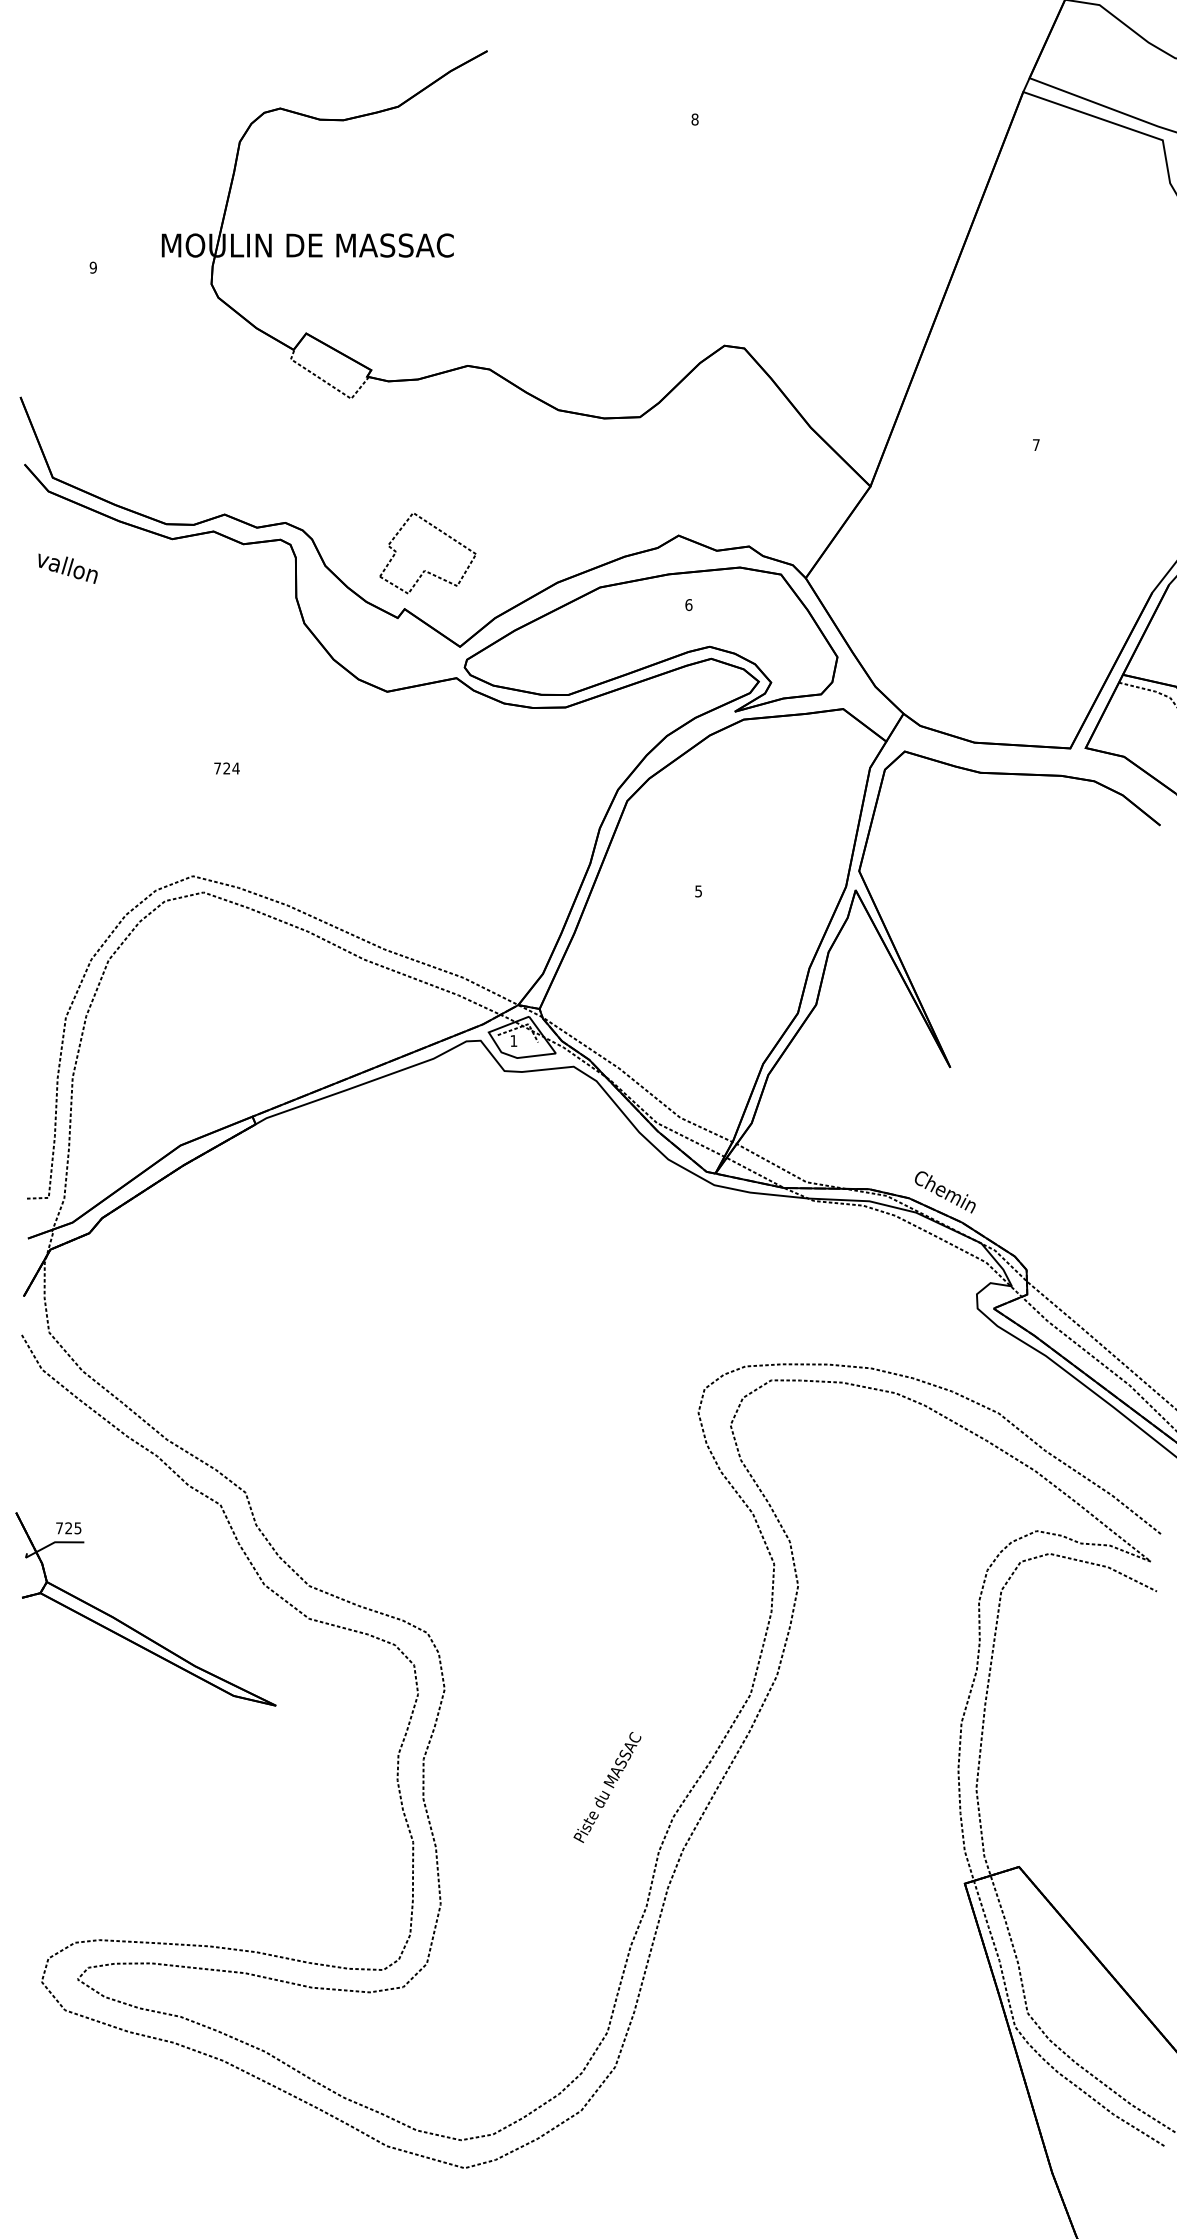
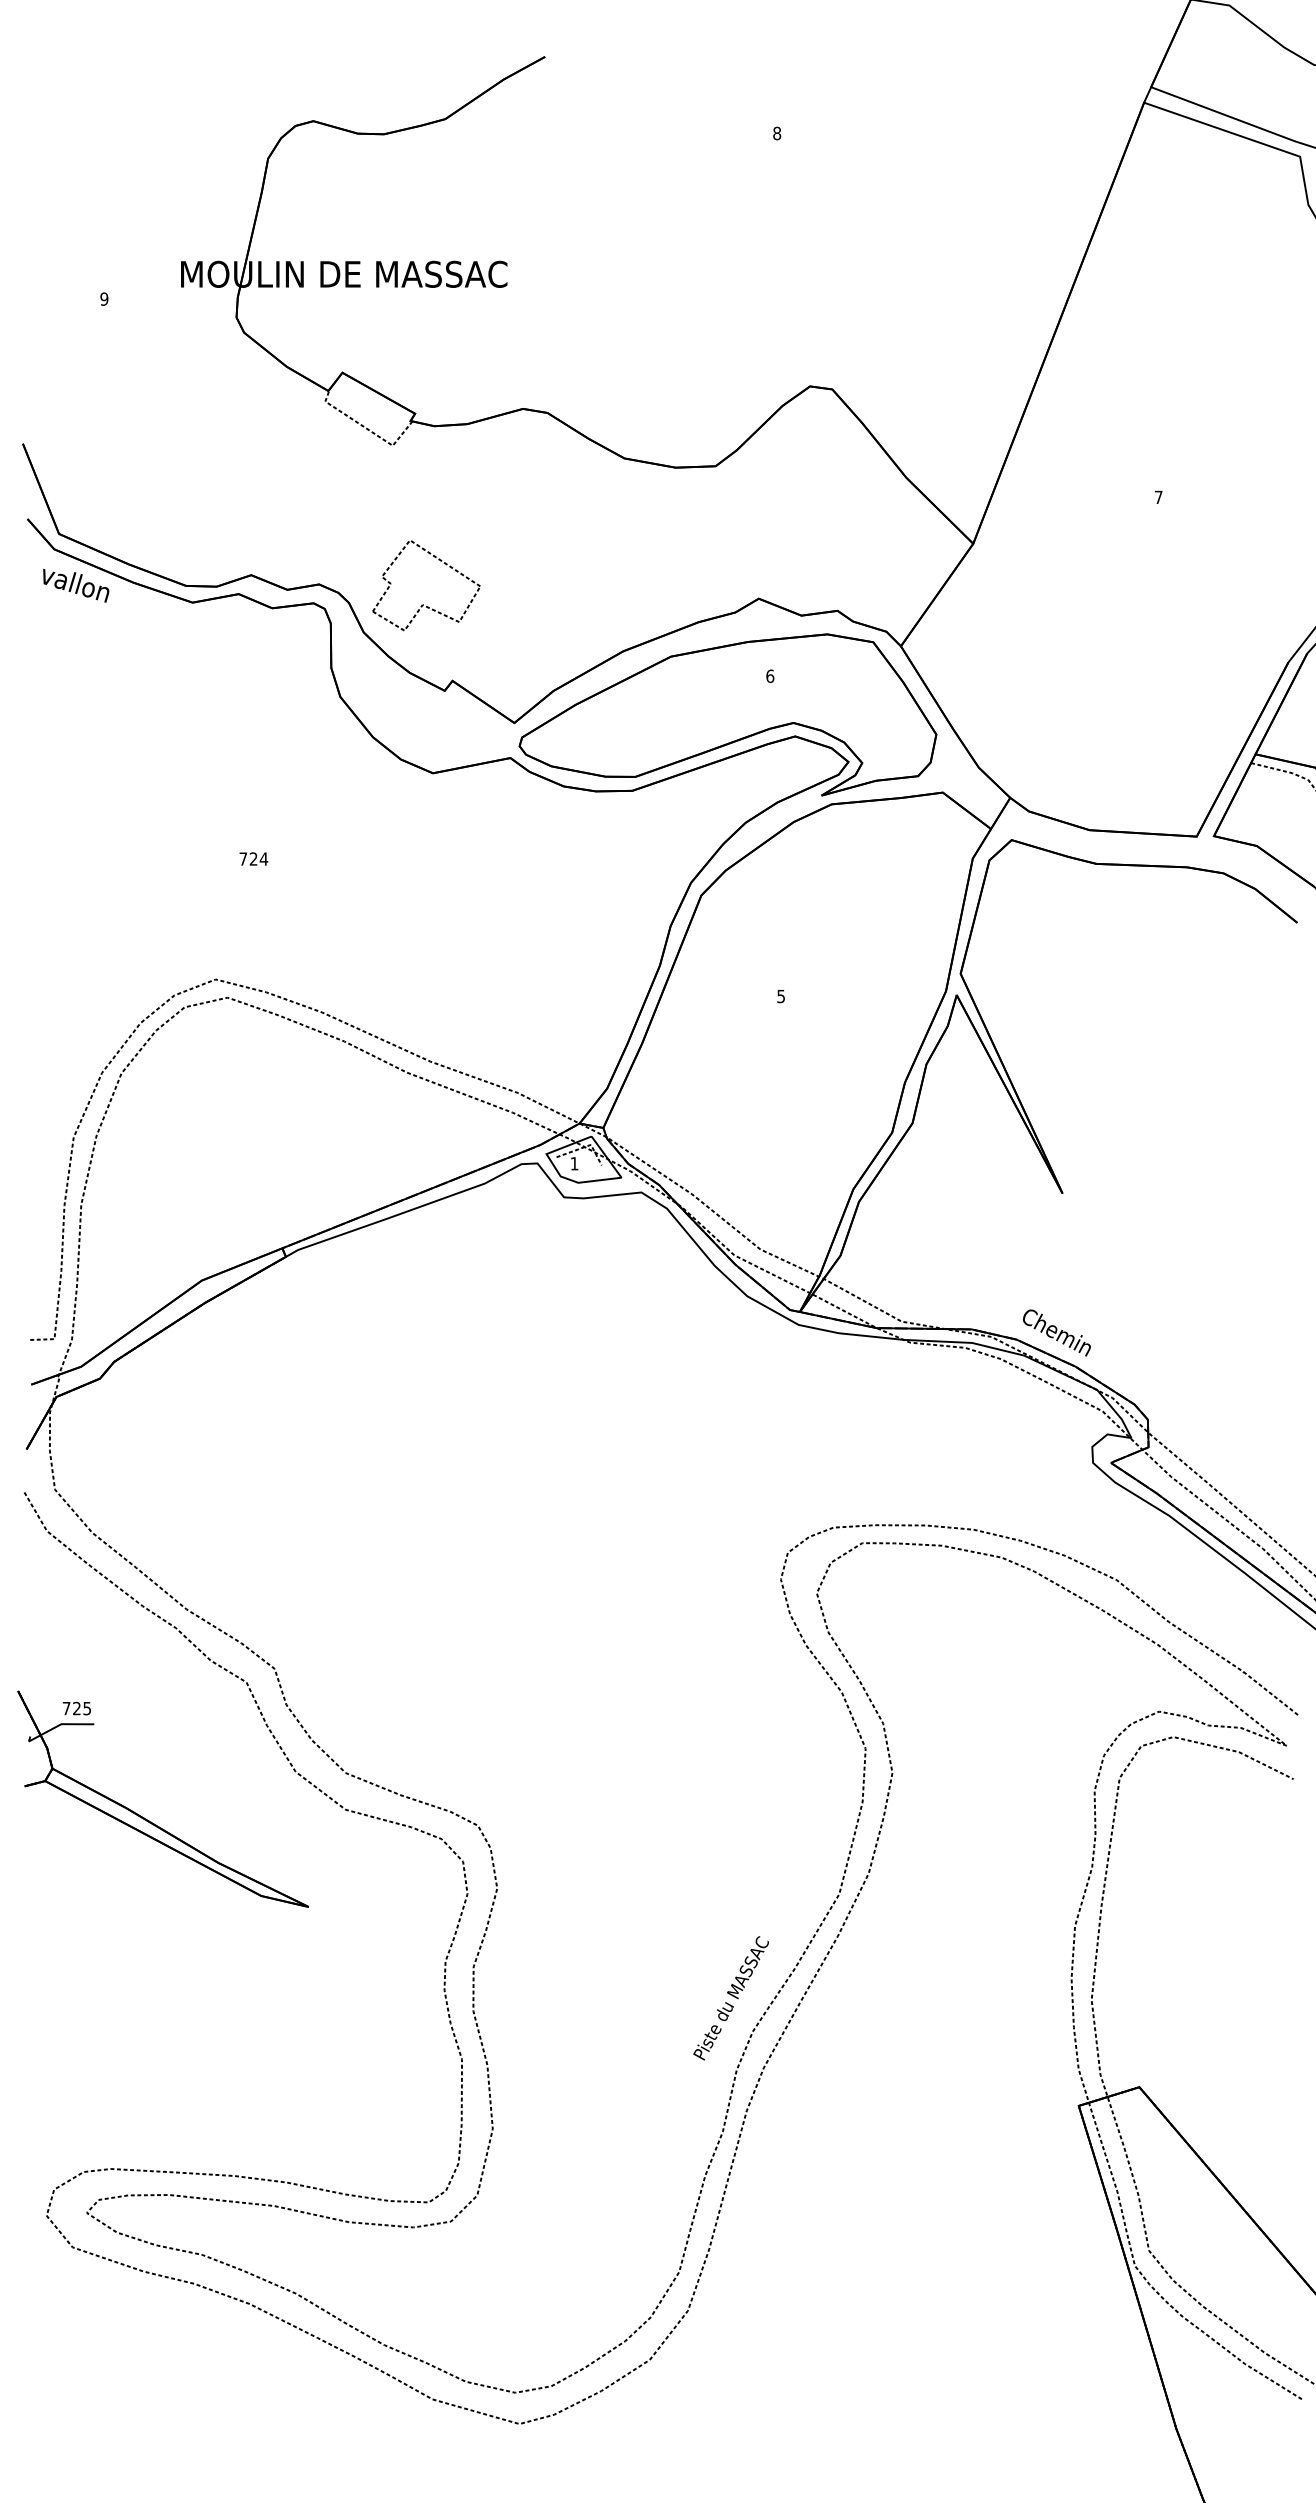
text: (68, 568) -> (76, 585), moved
part: (425, 570) -> (423, 604), moved
text: (606, 1787) -> (730, 1998), moved

